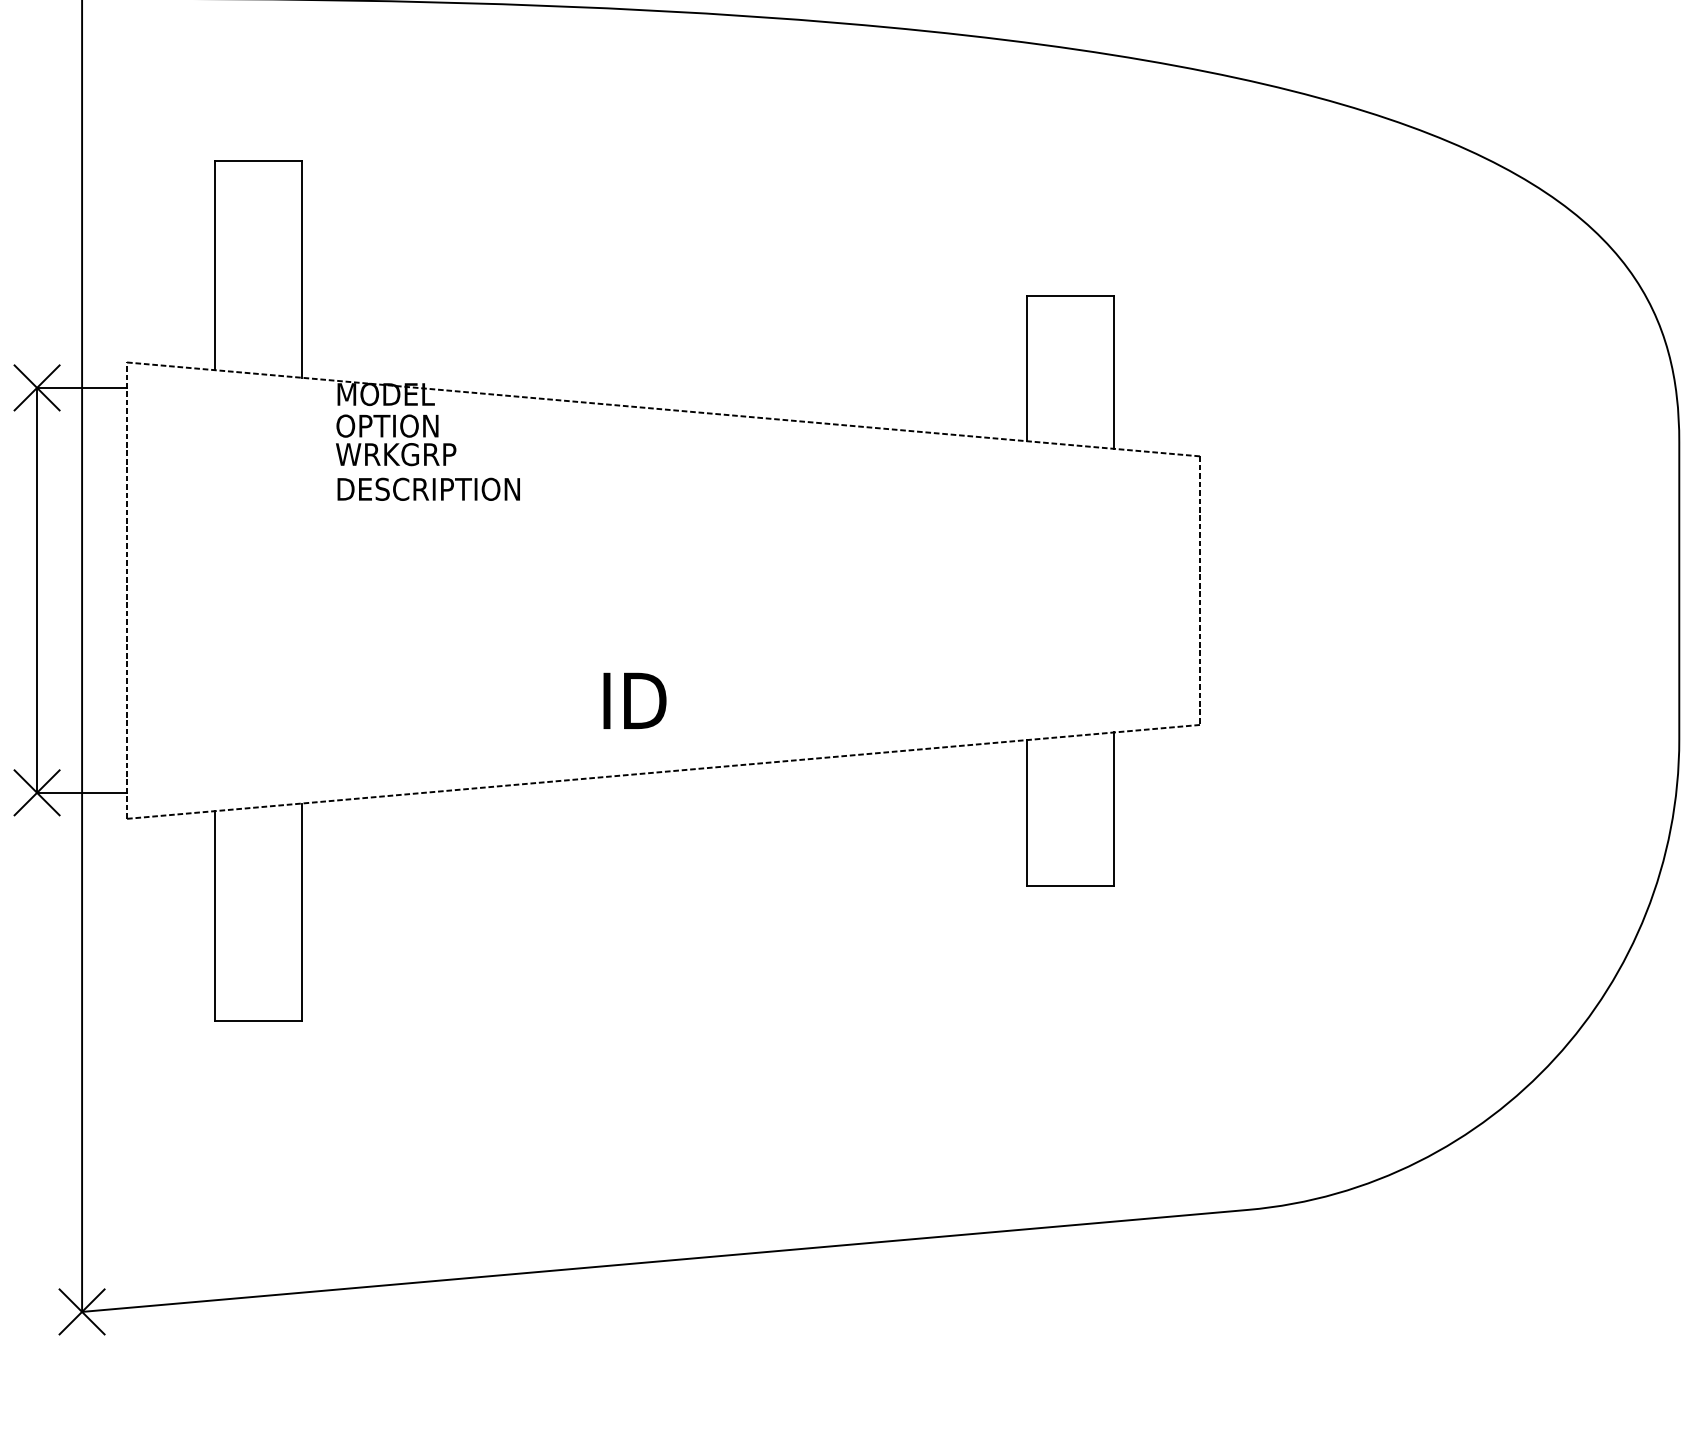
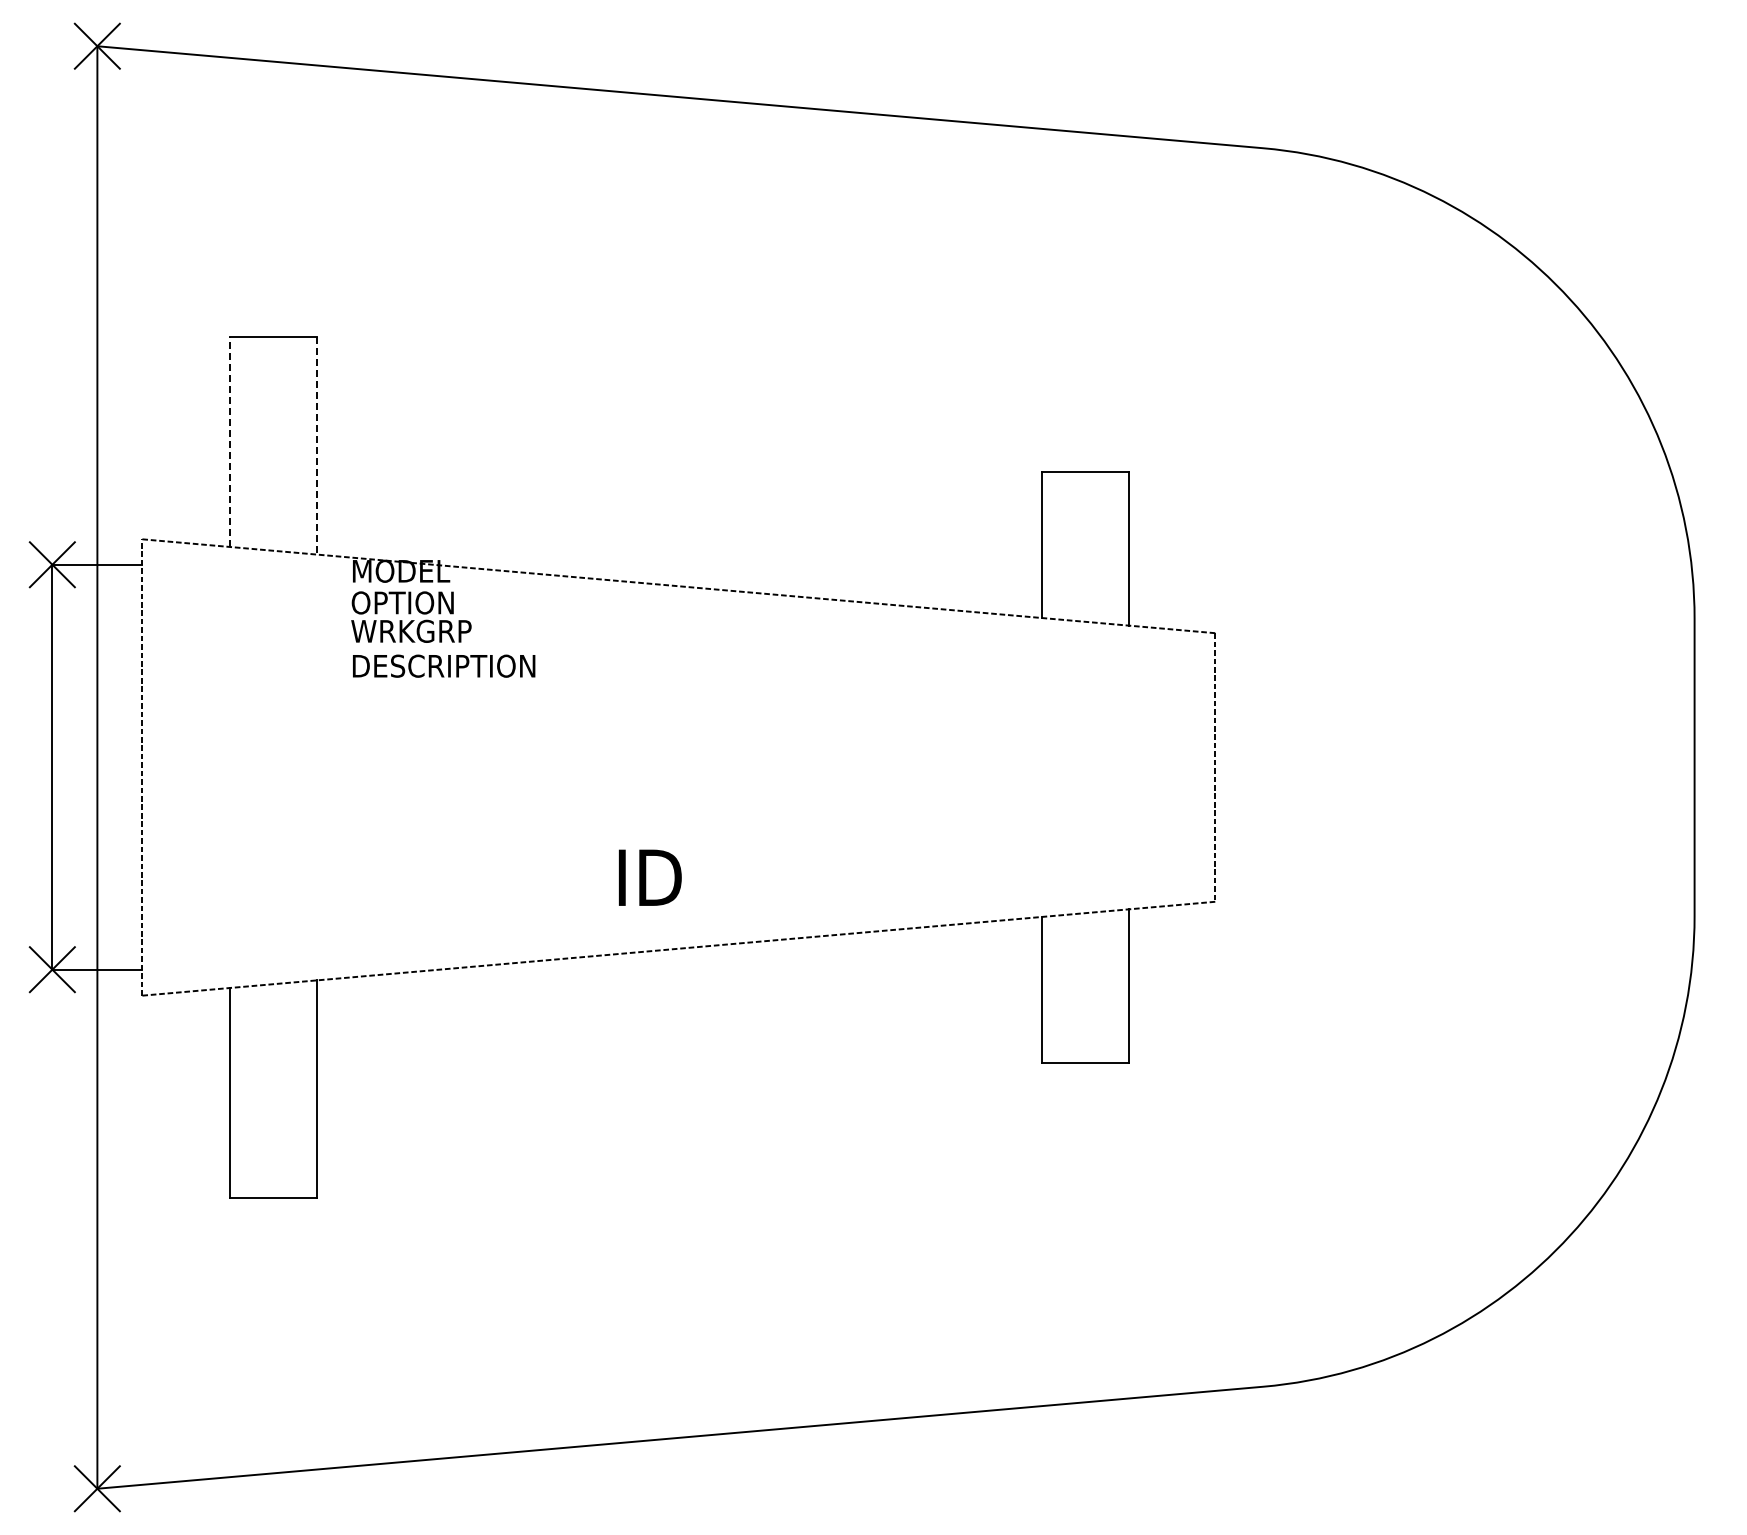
line: (214, 265) -> (229, 442), solid -> dashed
line: (302, 269) -> (317, 446), solid -> dashed

